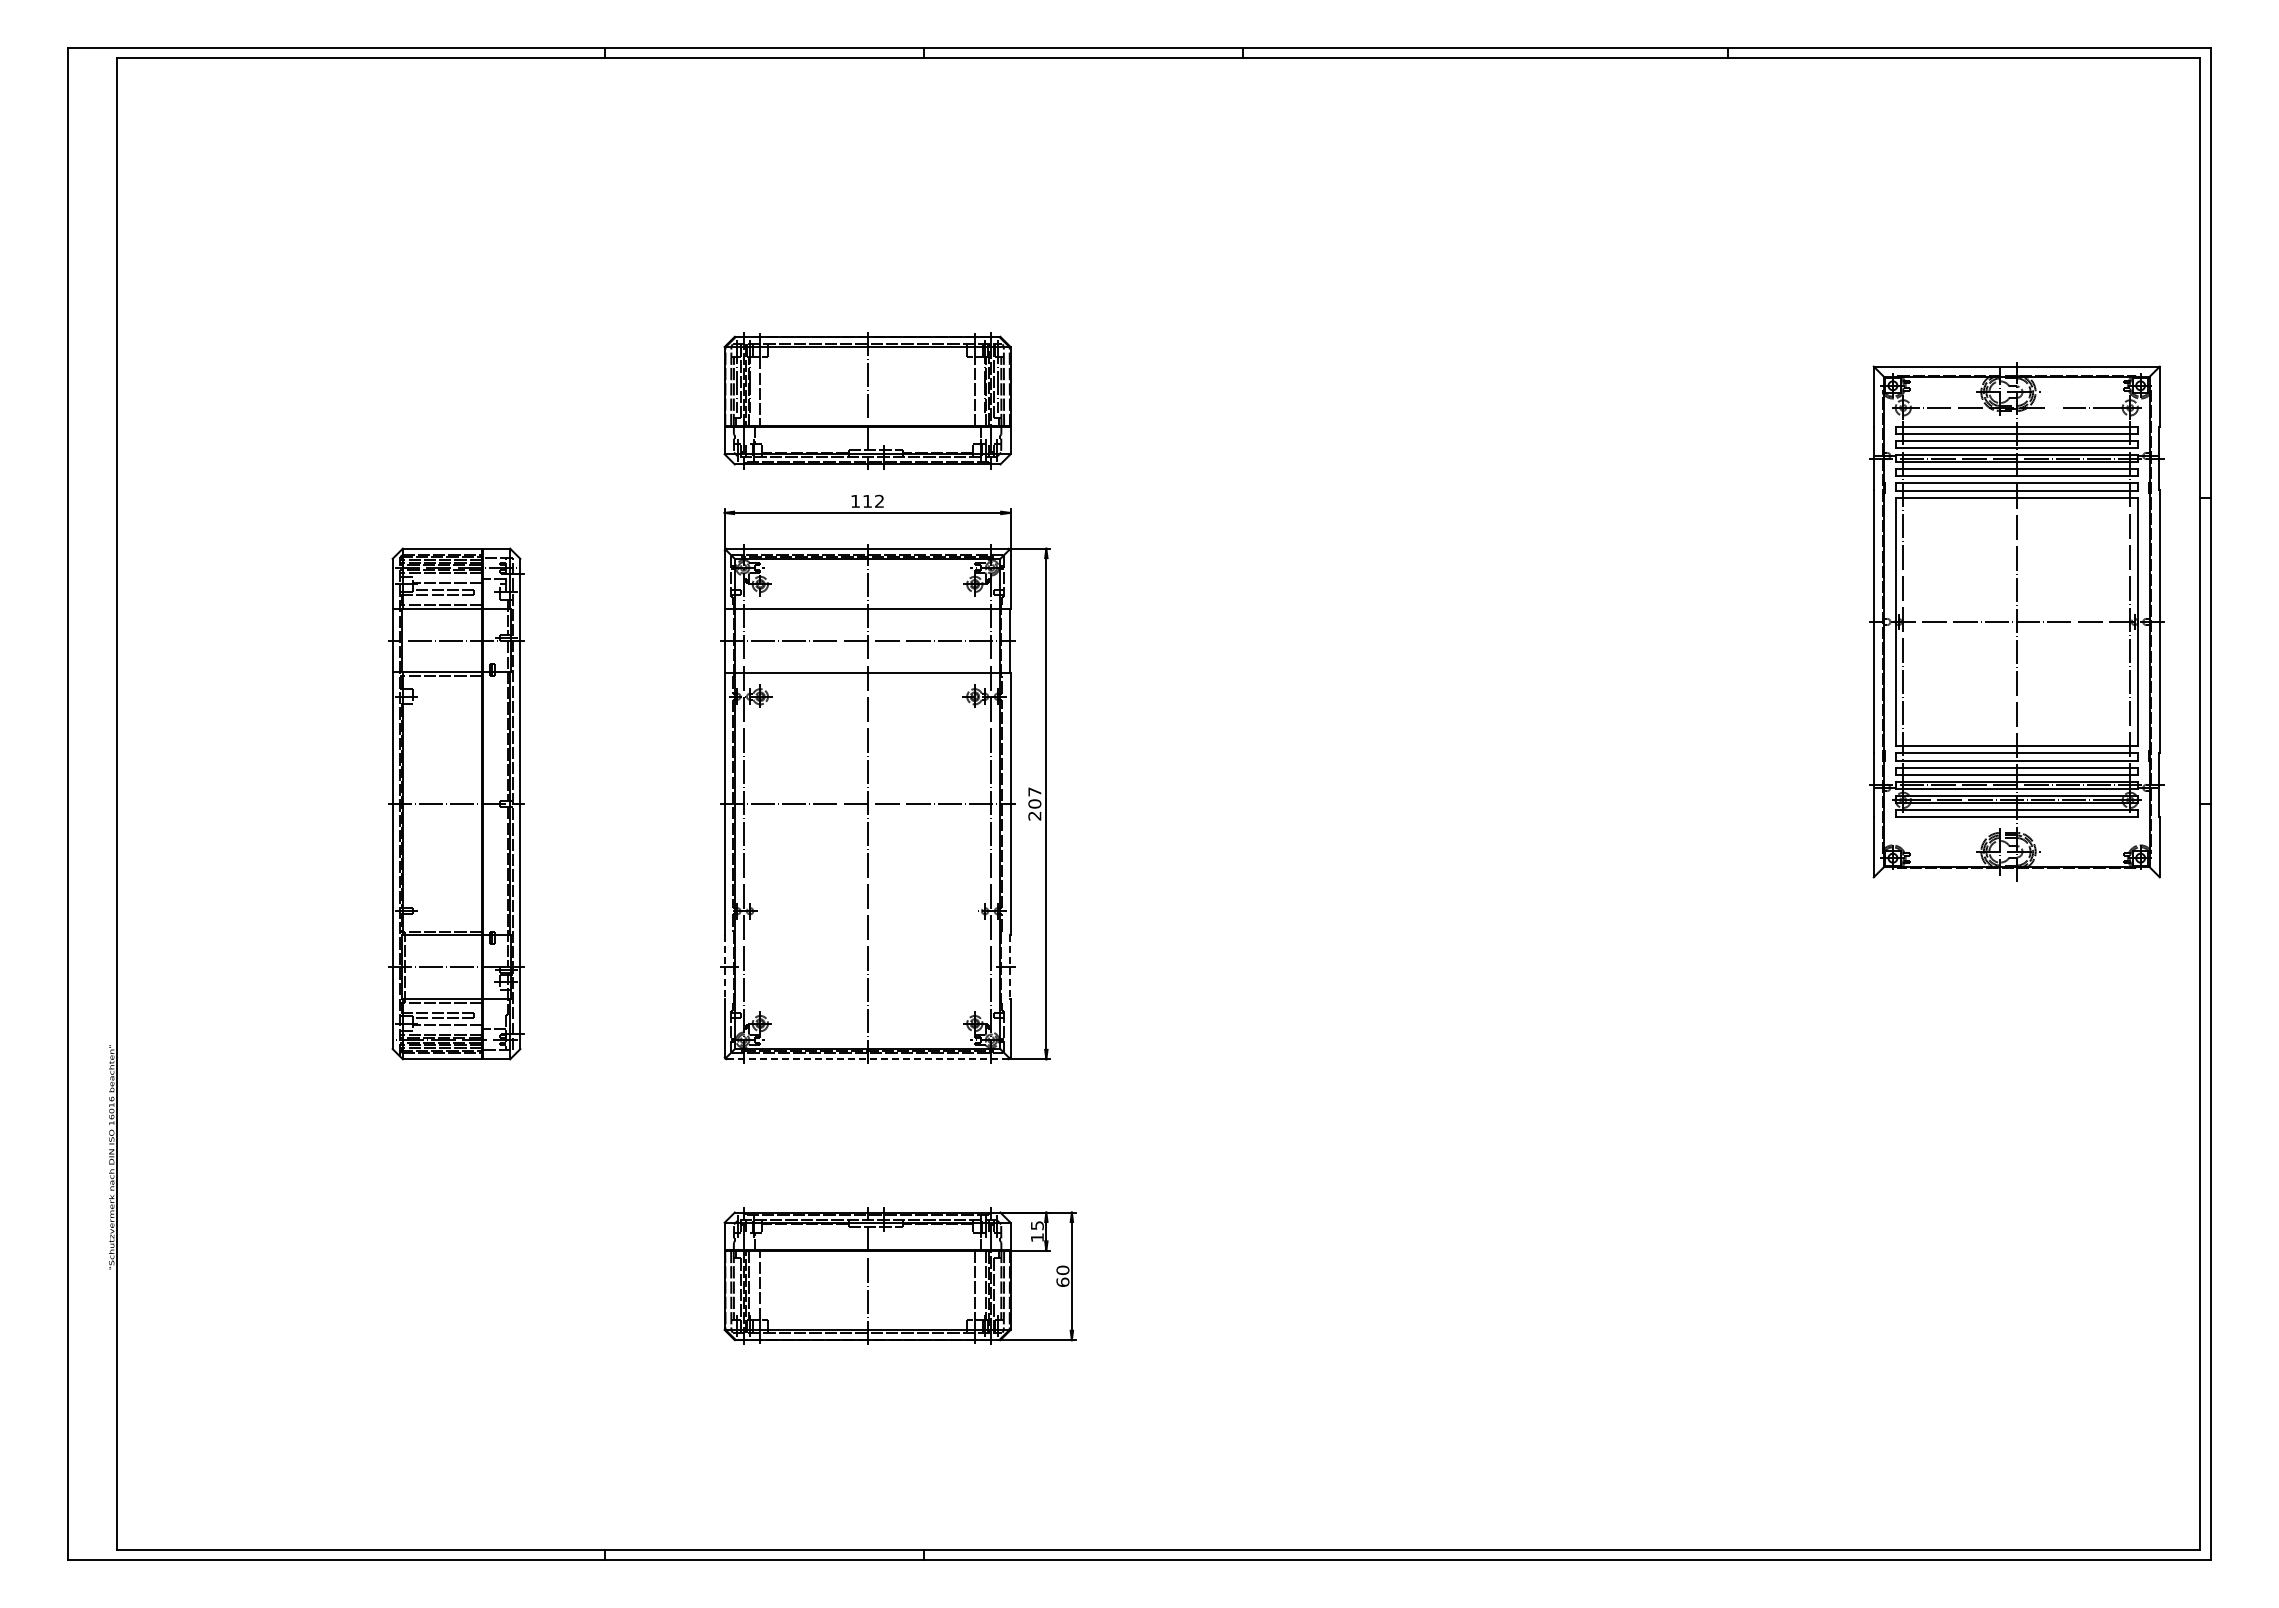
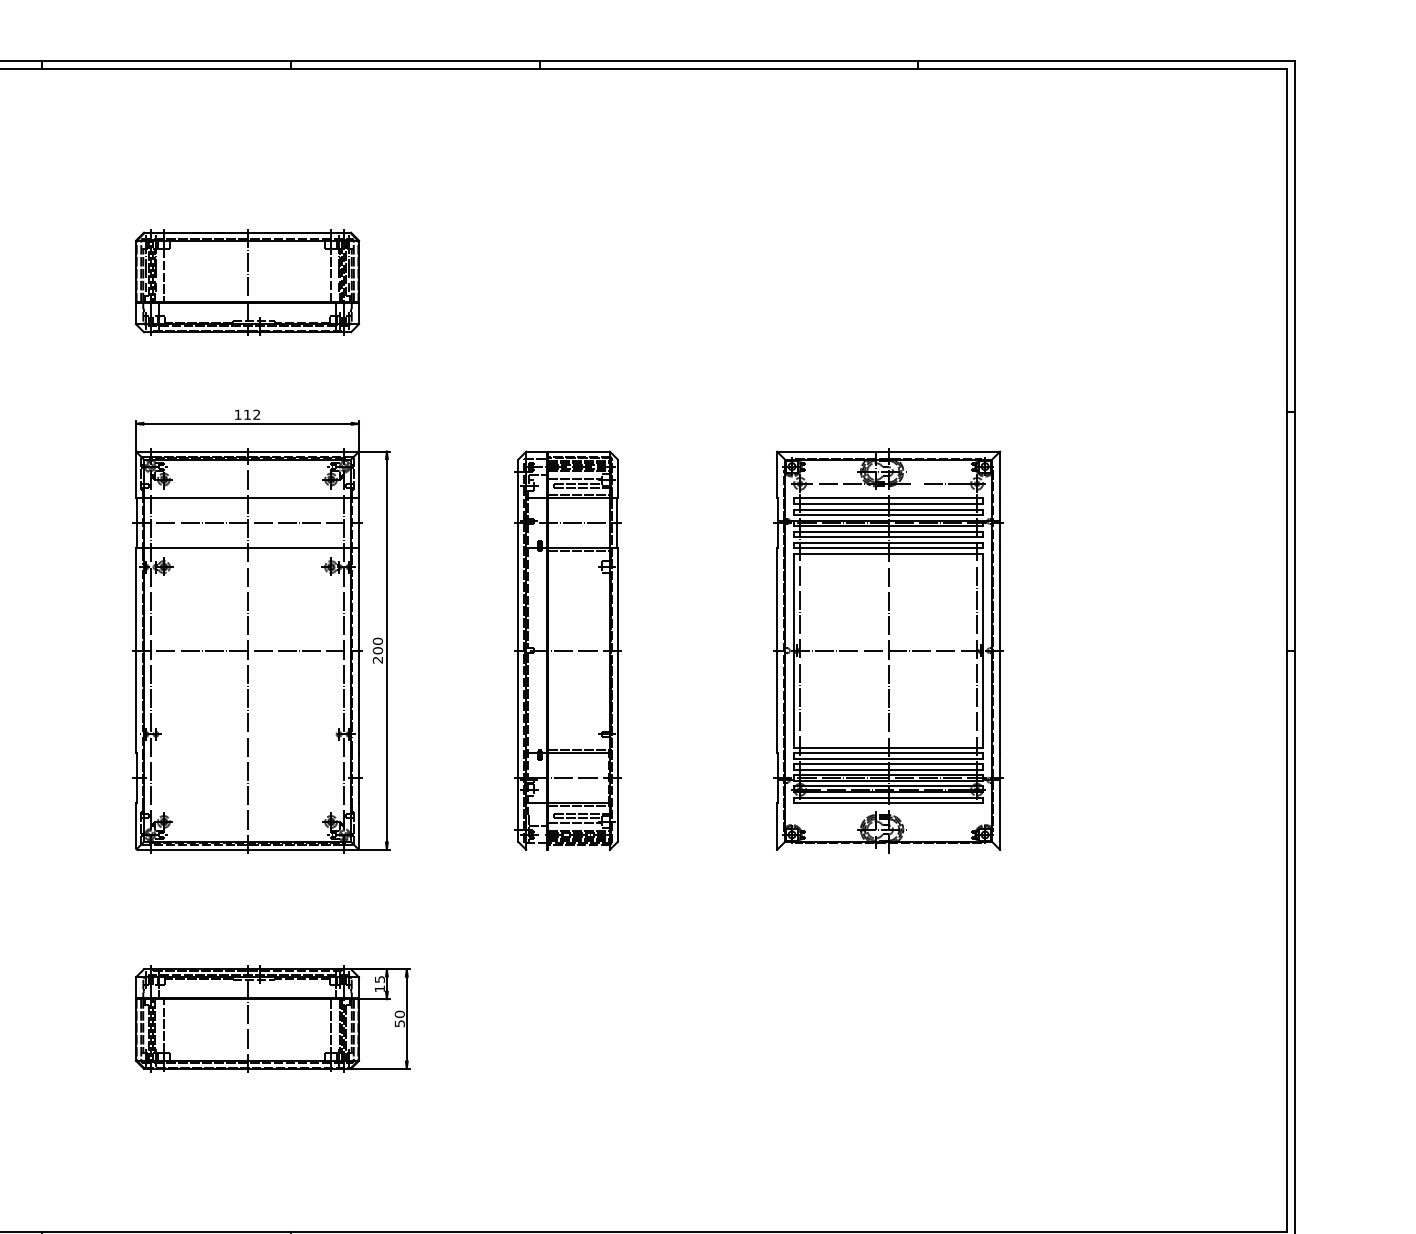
part: (867, 400) -> (247, 282), moved
part: (2016, 621) -> (888, 650), moved
text: (1034, 791) -> (377, 641), 207 -> 200
part: (1278, 803) -> (567, 650), added
line: (725, 967) -> (136, 778), dashed -> solid
line: (1009, 967) -> (358, 778), dashed -> solid
line: (868, 1059) -> (248, 849), dashed -> solid
text: (1062, 1281) -> (399, 1023), 60 -> 50

